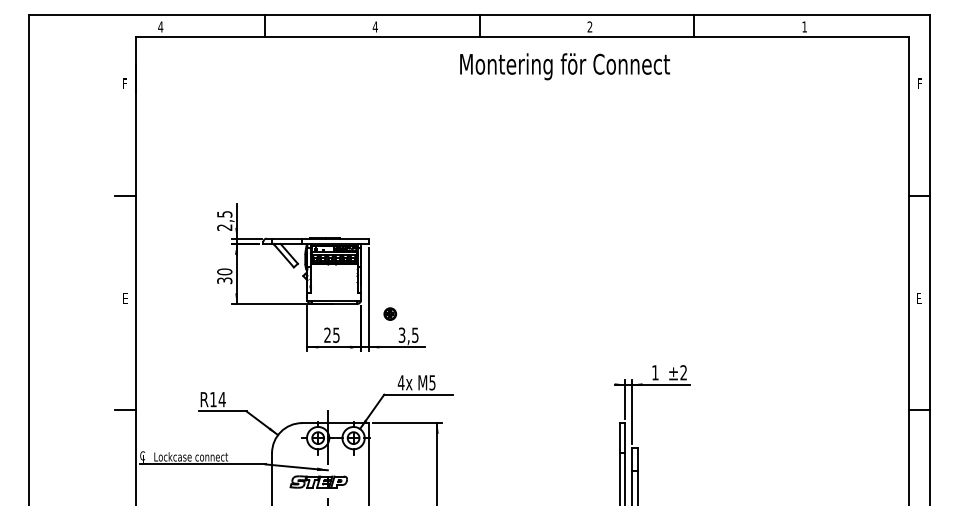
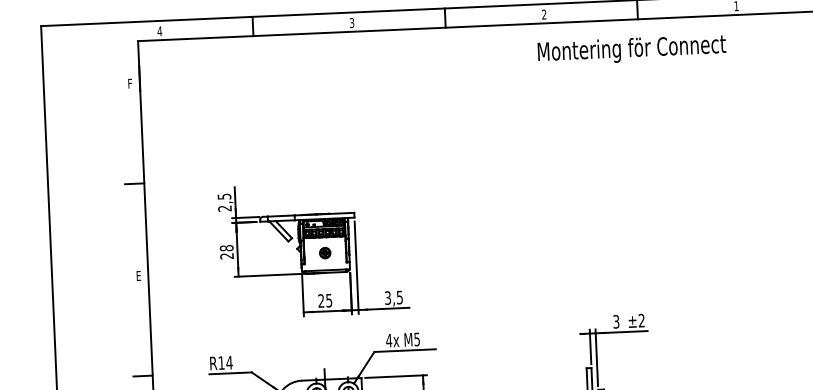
text: (374, 26) -> (351, 22), 4 -> 3
text: (565, 66) -> (632, 49), moved
text: (224, 276) -> (226, 252), 30 -> 28
part: (390, 313) -> (325, 252), moved
text: (655, 372) -> (616, 321), 1 -> 3

